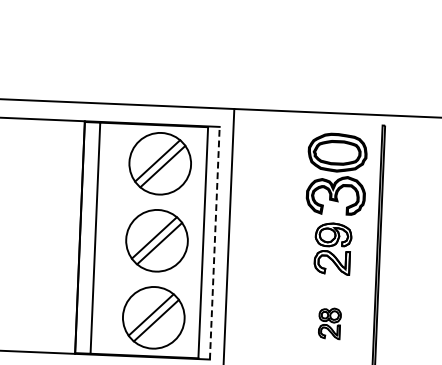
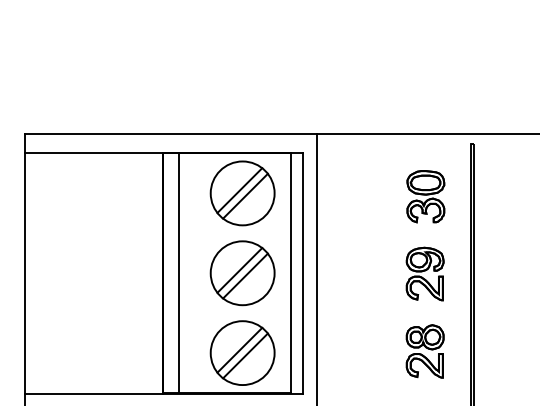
part: (336, 174) -> (425, 196), size x0.62
line: (214, 243) -> (302, 273), dashed -> solid
part: (329, 323) -> (424, 351), size x1.67

